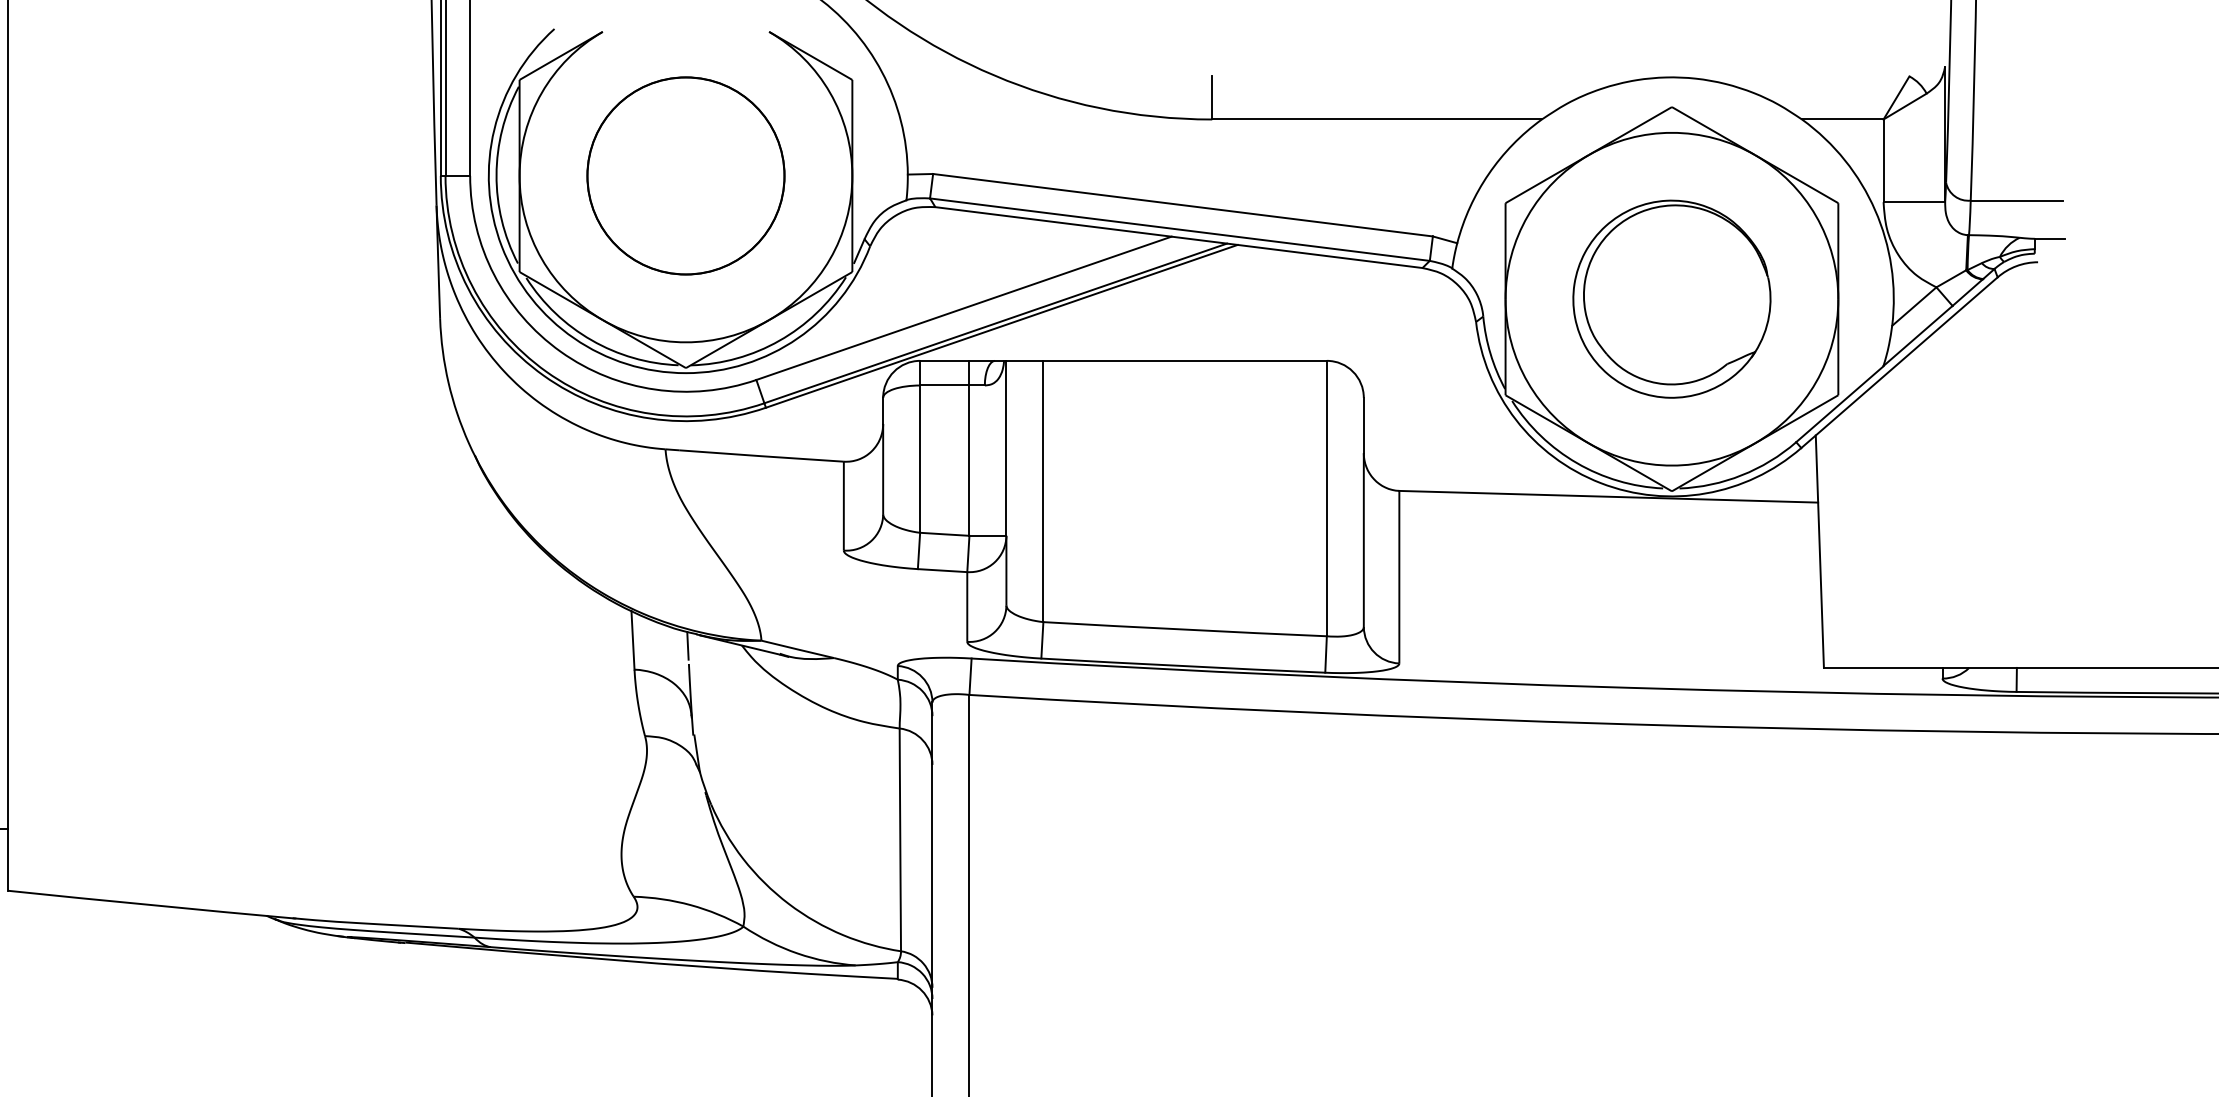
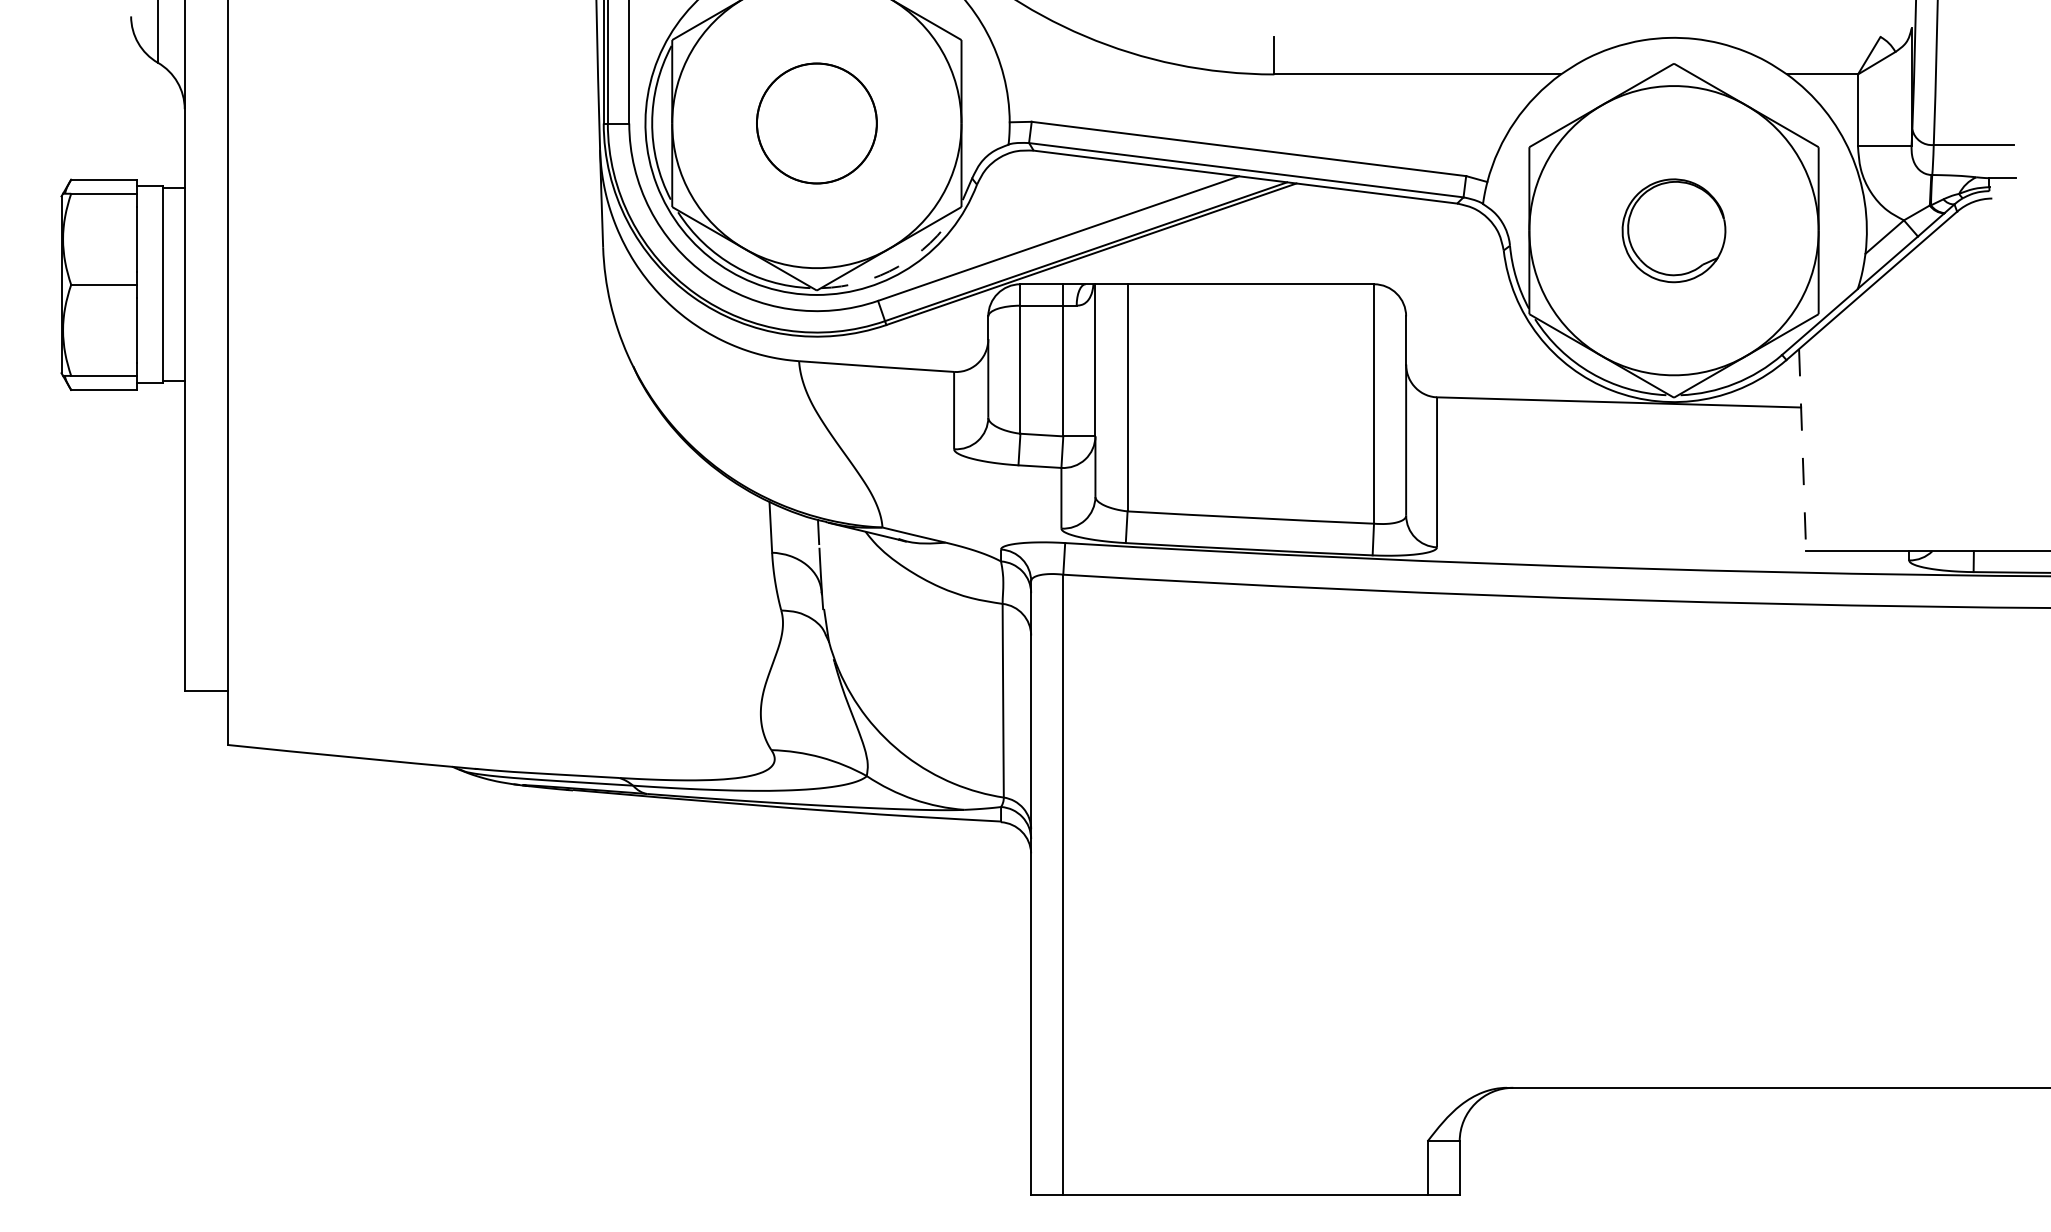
part: (685, 175) -> (816, 123), size x0.7
part: (1671, 298) -> (1673, 230), size x0.6
arc: (779, 340) -> (898, 266), solid -> dashed
line: (1819, 552) -> (1802, 450), solid -> dashed

